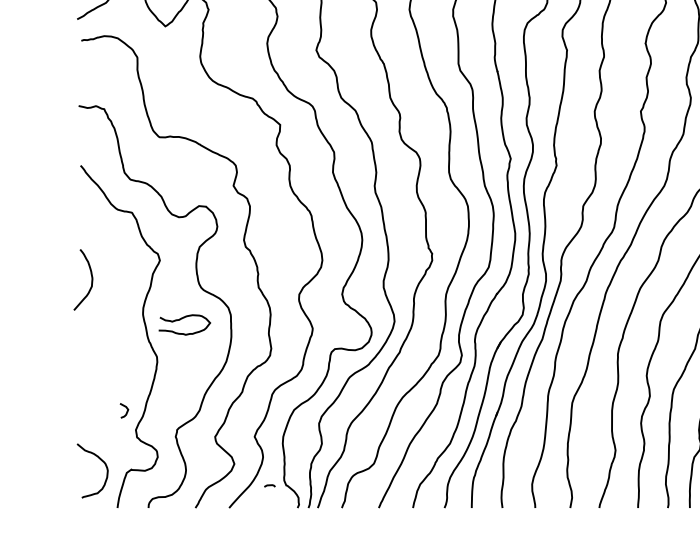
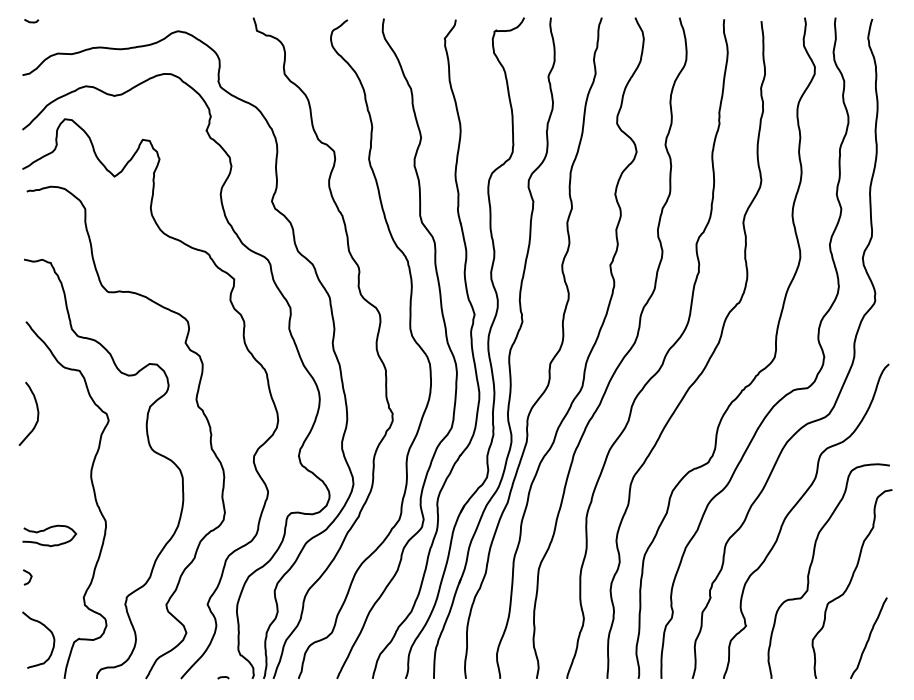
curve: (91, 279) -> (37, 413), moved
curve: (181, 319) -> (46, 530), moved
curve: (126, 411) -> (29, 578), moved
curve: (269, 485) -> (223, 677), moved

